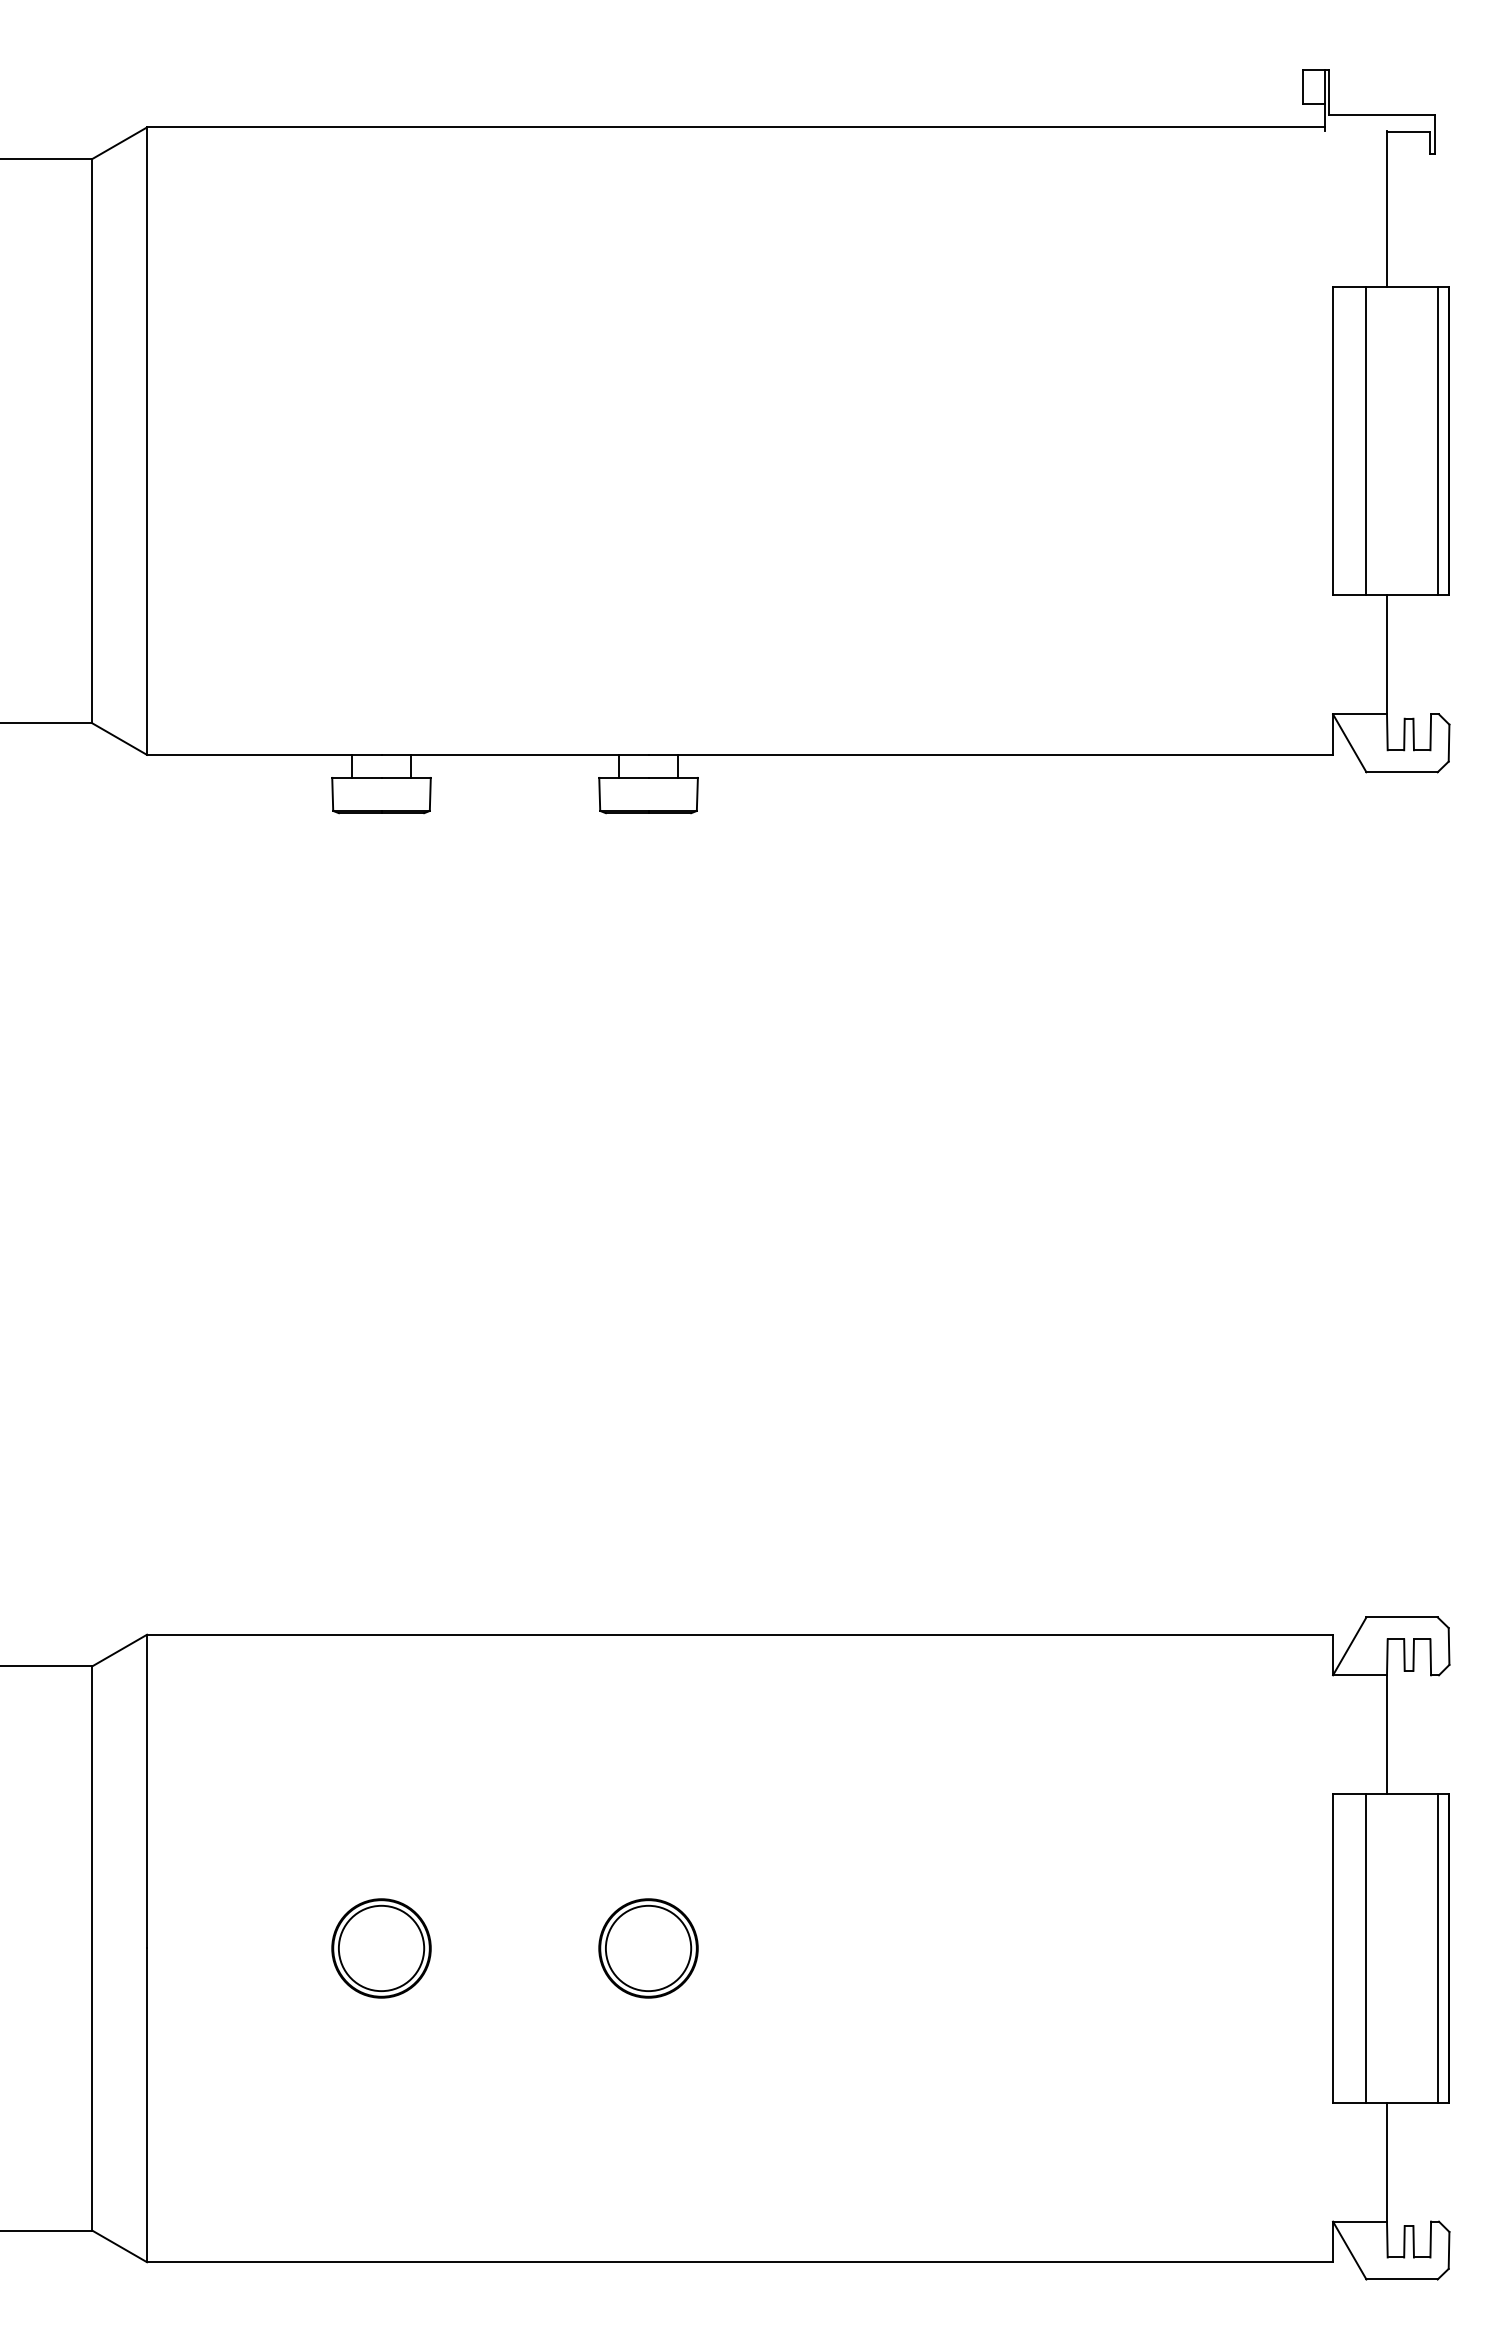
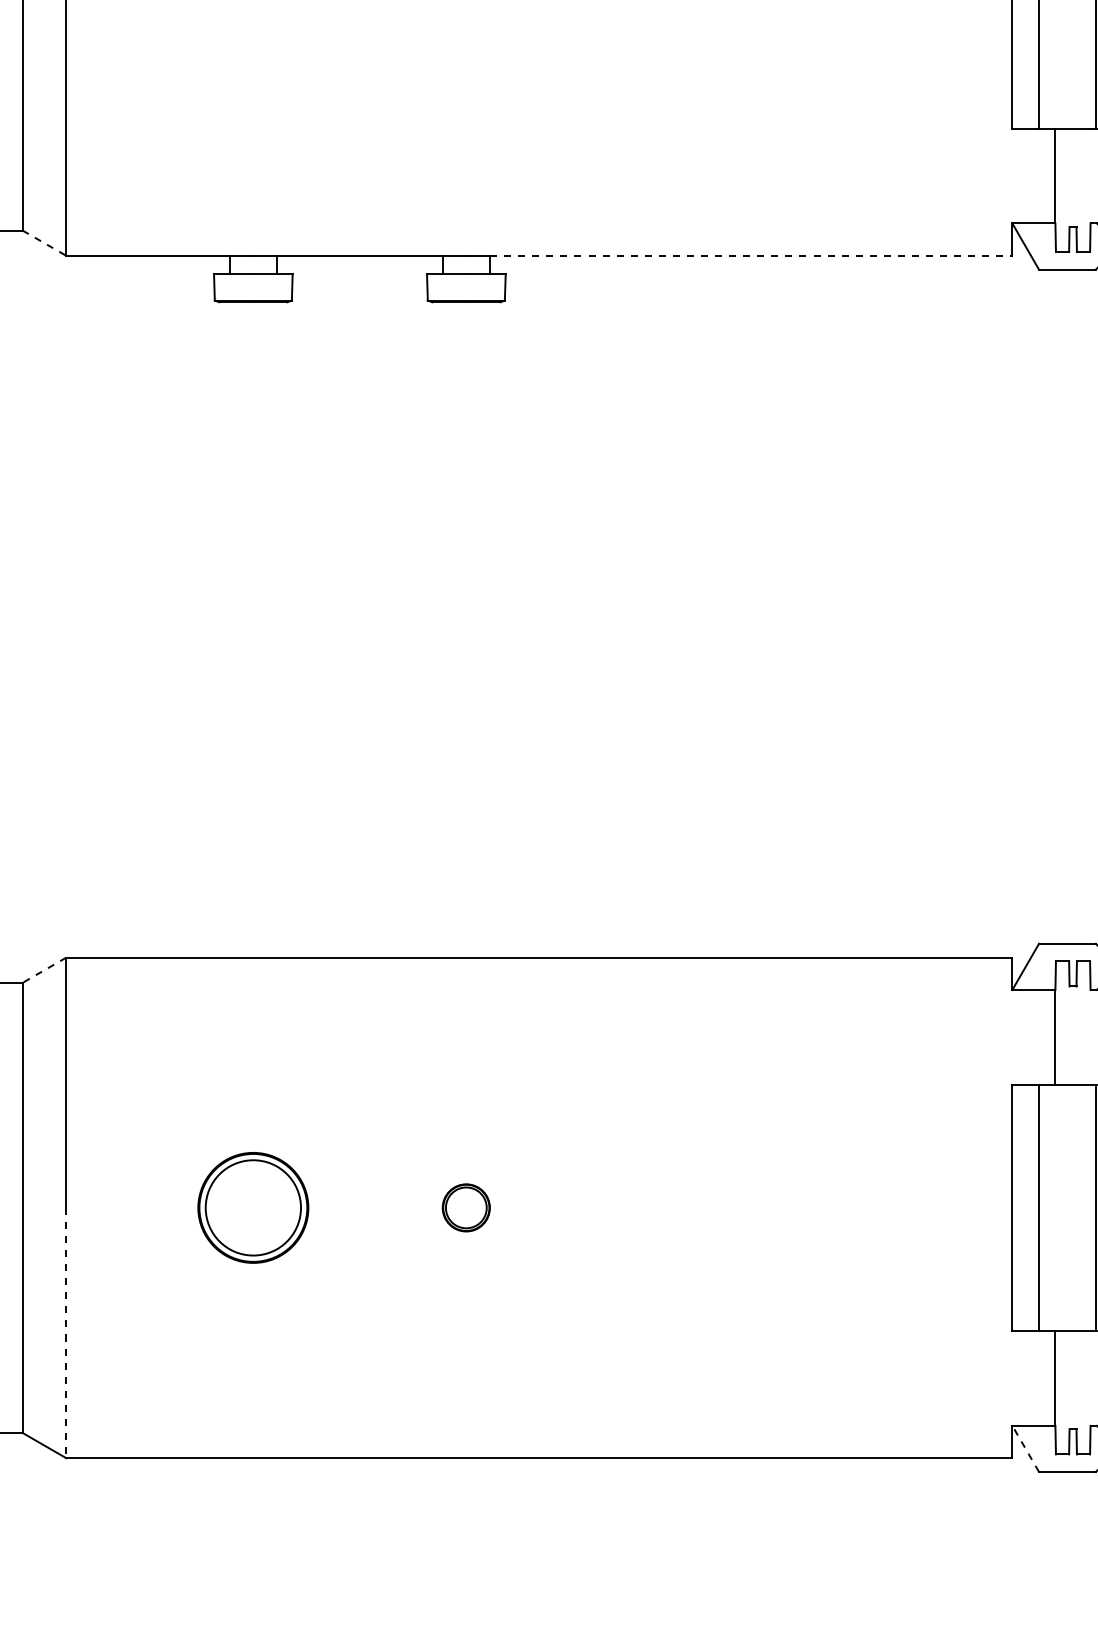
line: (119, 739) -> (44, 243), solid -> dashed
line: (1006, 754) -> (751, 255), solid -> dashed
line: (119, 1650) -> (44, 970), solid -> dashed
part: (381, 1948) -> (253, 1207), size x1.4
part: (648, 1948) -> (466, 1207), size x0.6
line: (147, 2105) -> (66, 1333), solid -> dashed
line: (1349, 2250) -> (1025, 1448), solid -> dashed

